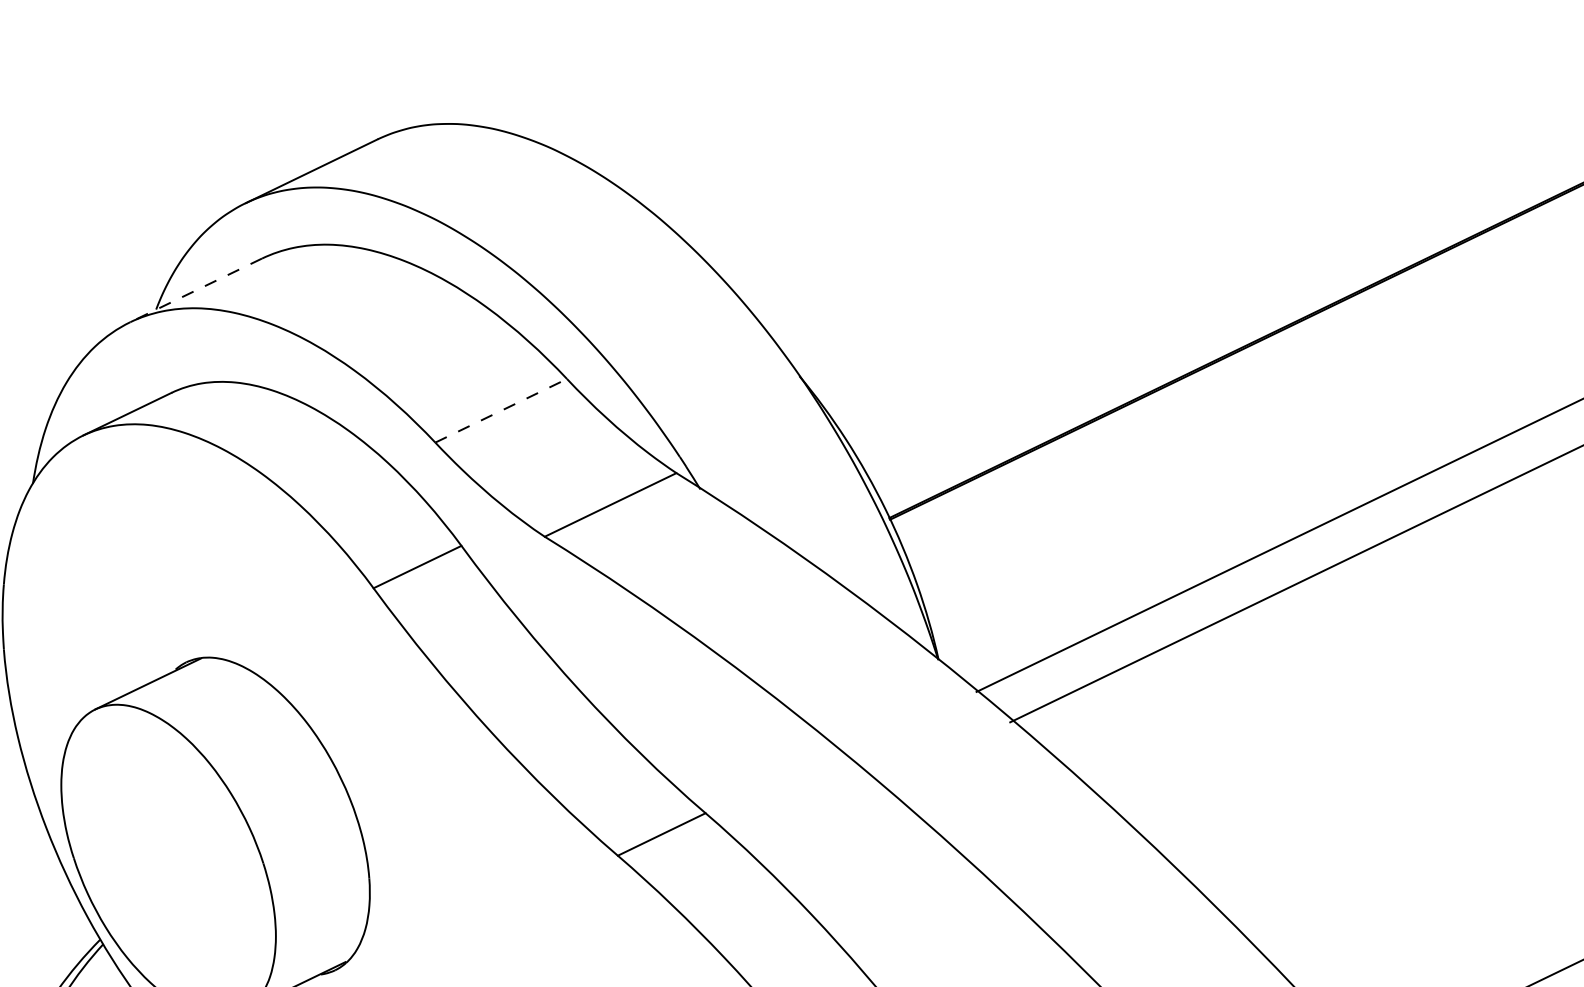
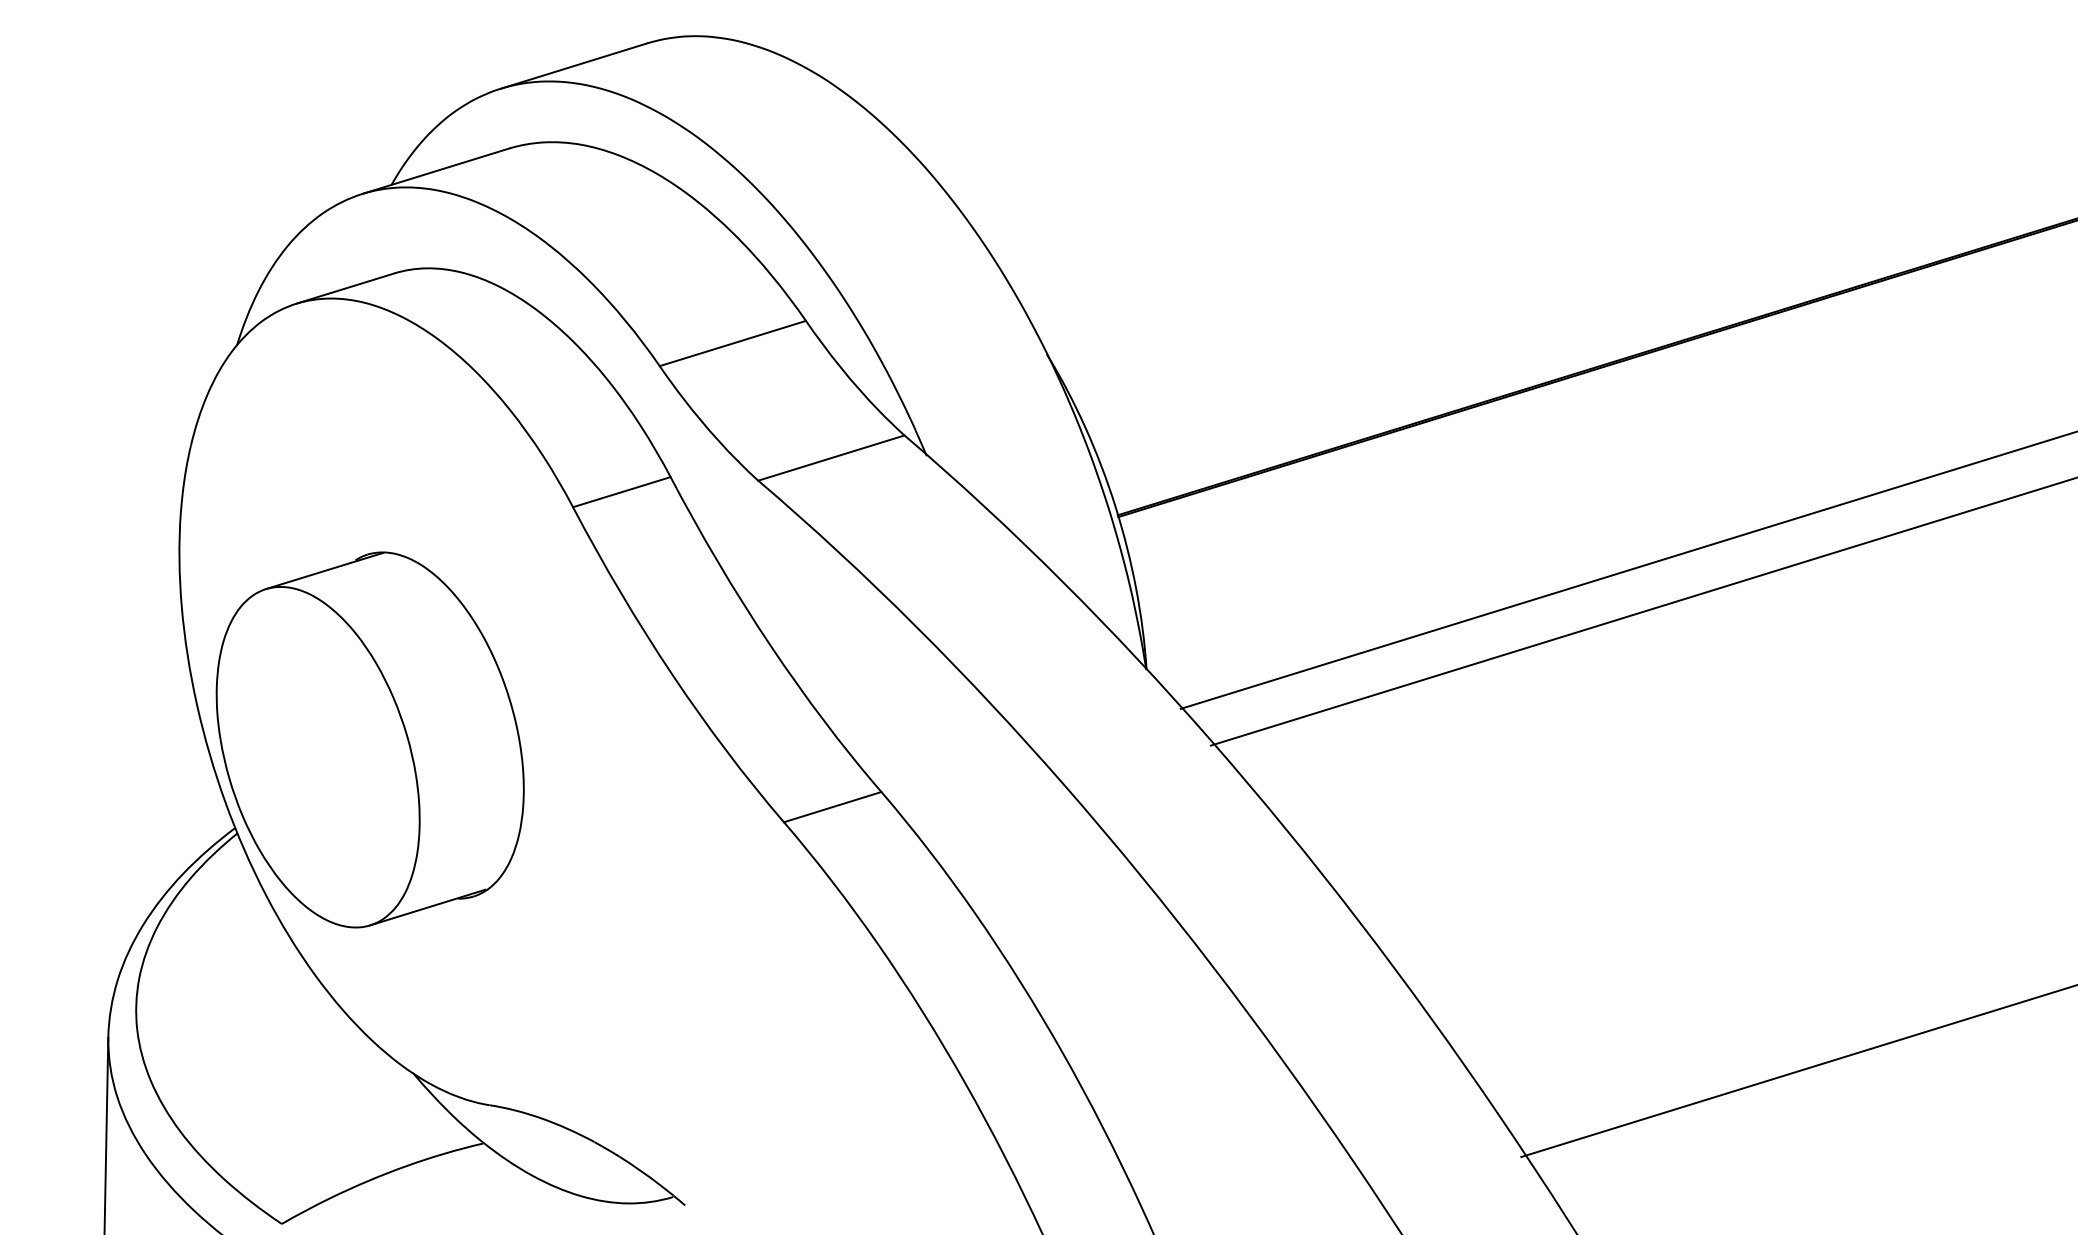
line: (196, 290) -> (436, 171), dashed -> solid
line: (500, 410) -> (732, 343), dashed -> solid

